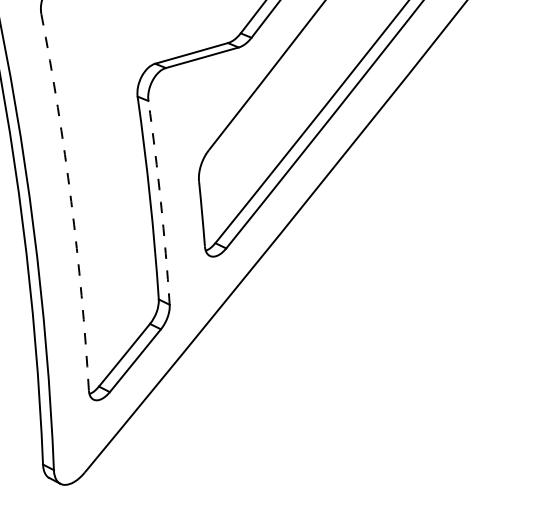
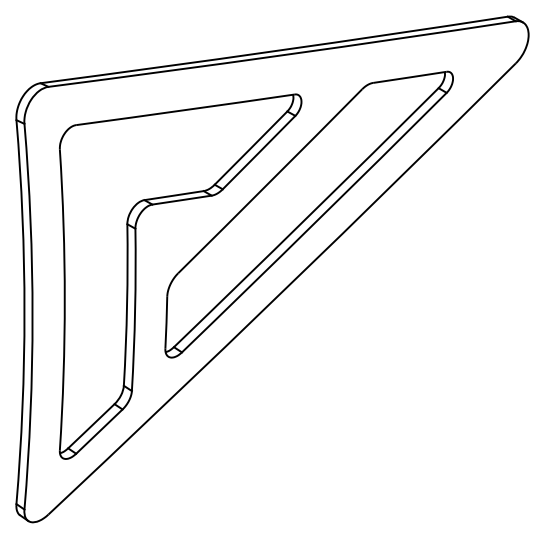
arc: (70, 200) -> (64, 299), dashed -> solid
arc: (161, 202) -> (135, 309), dashed -> solid

